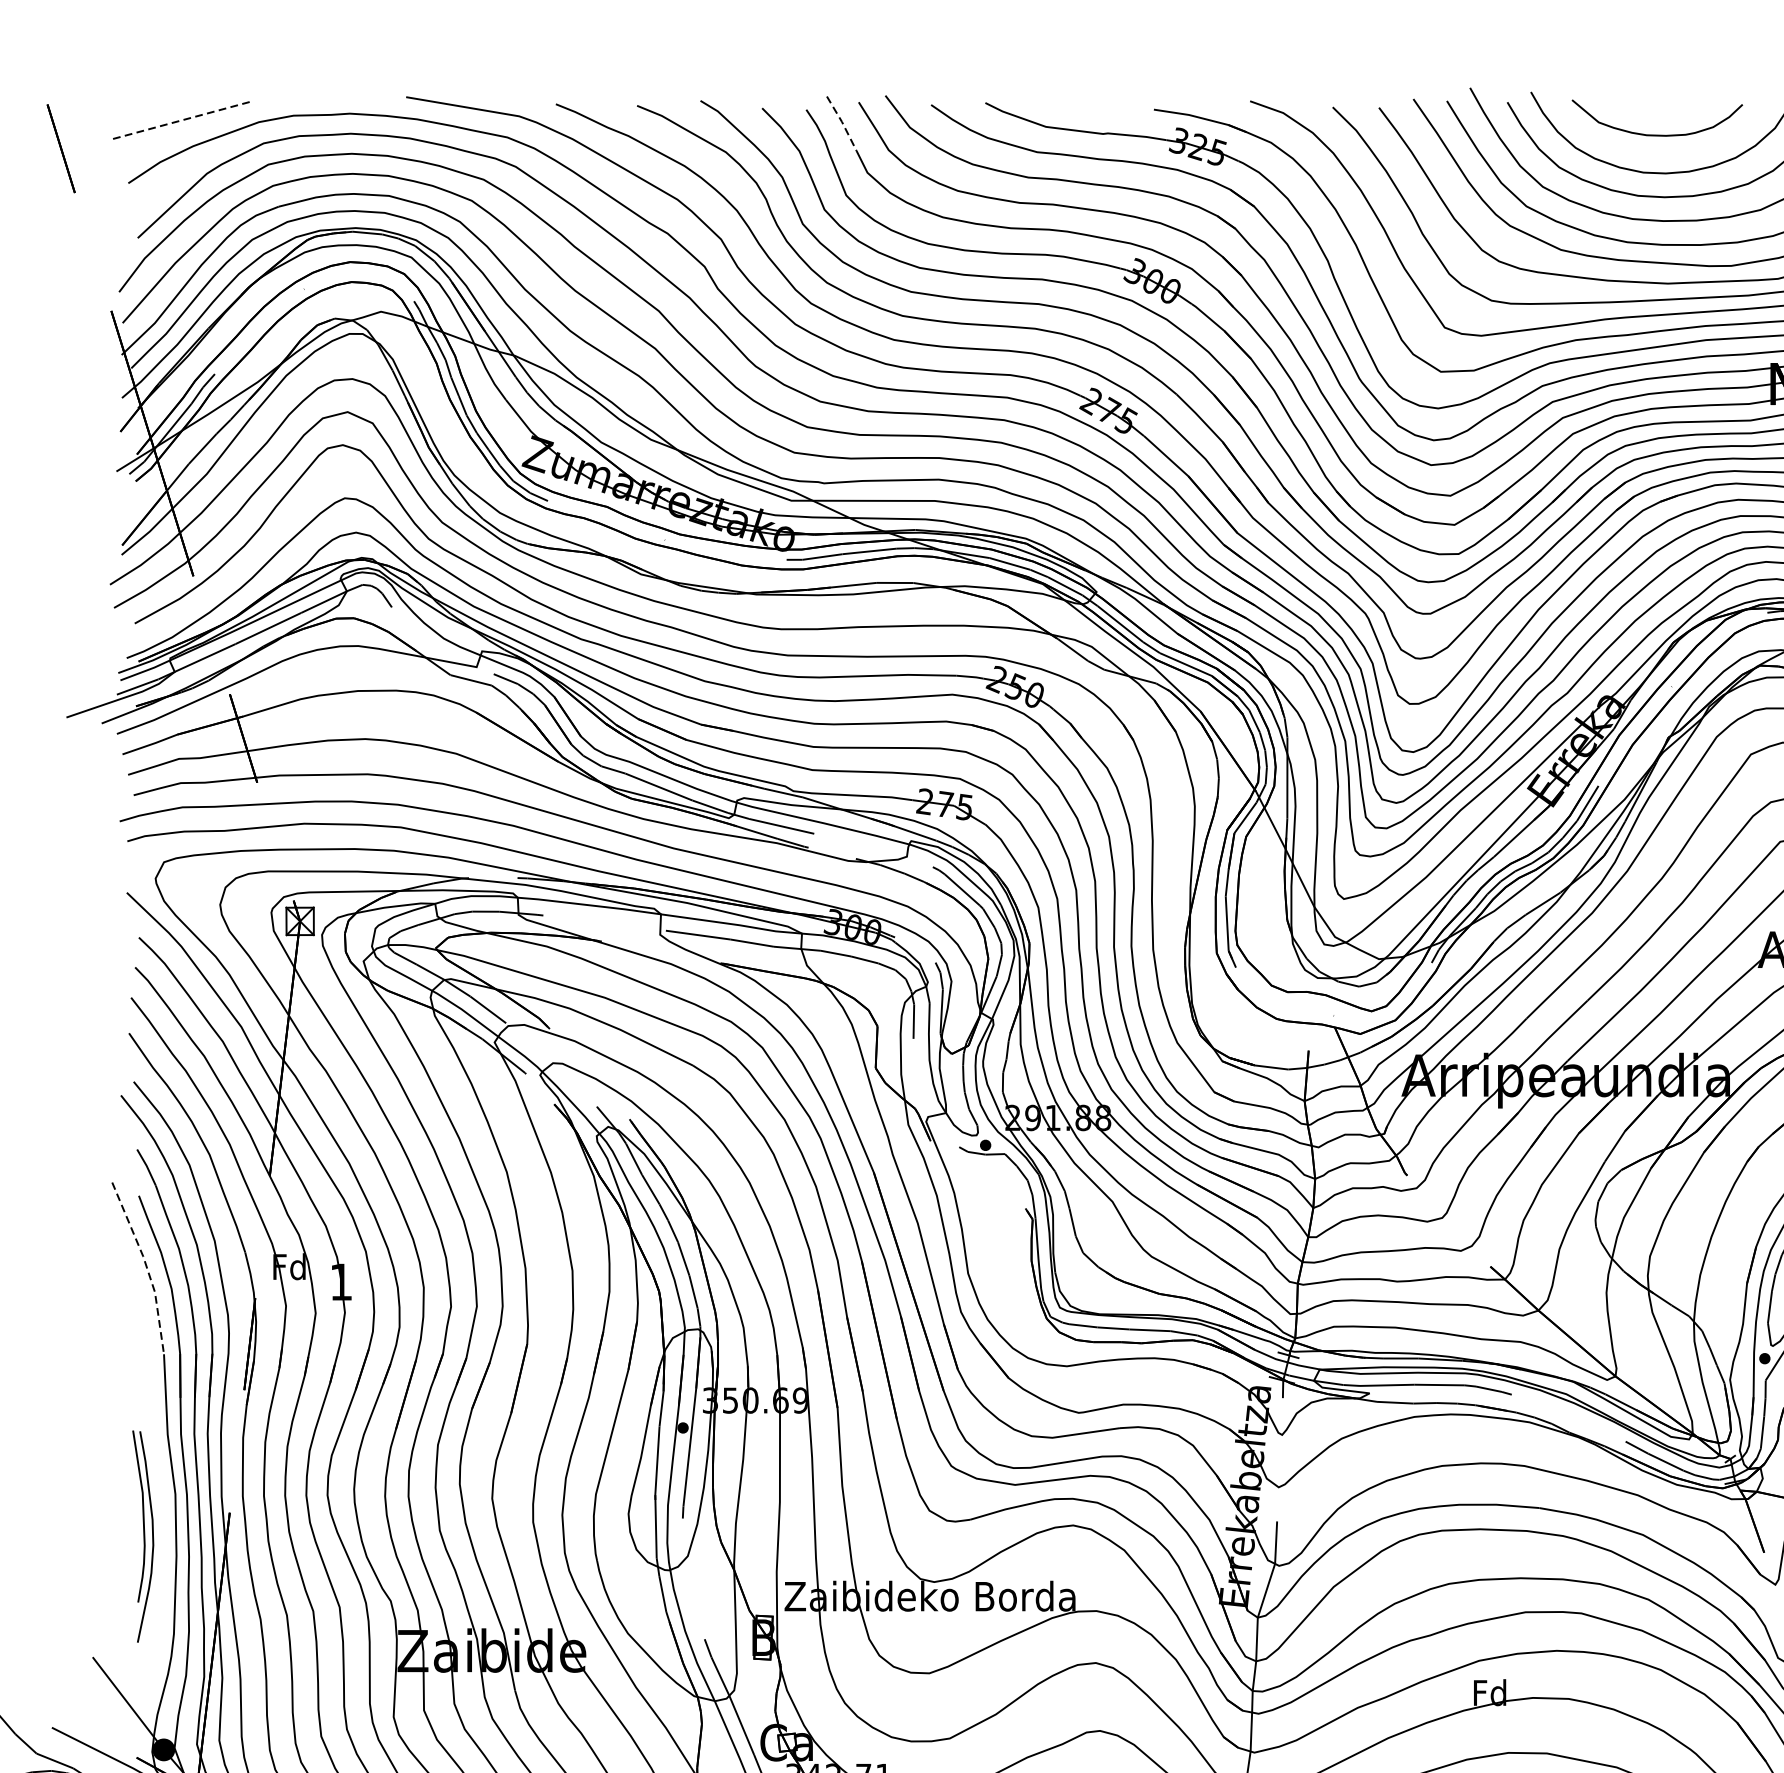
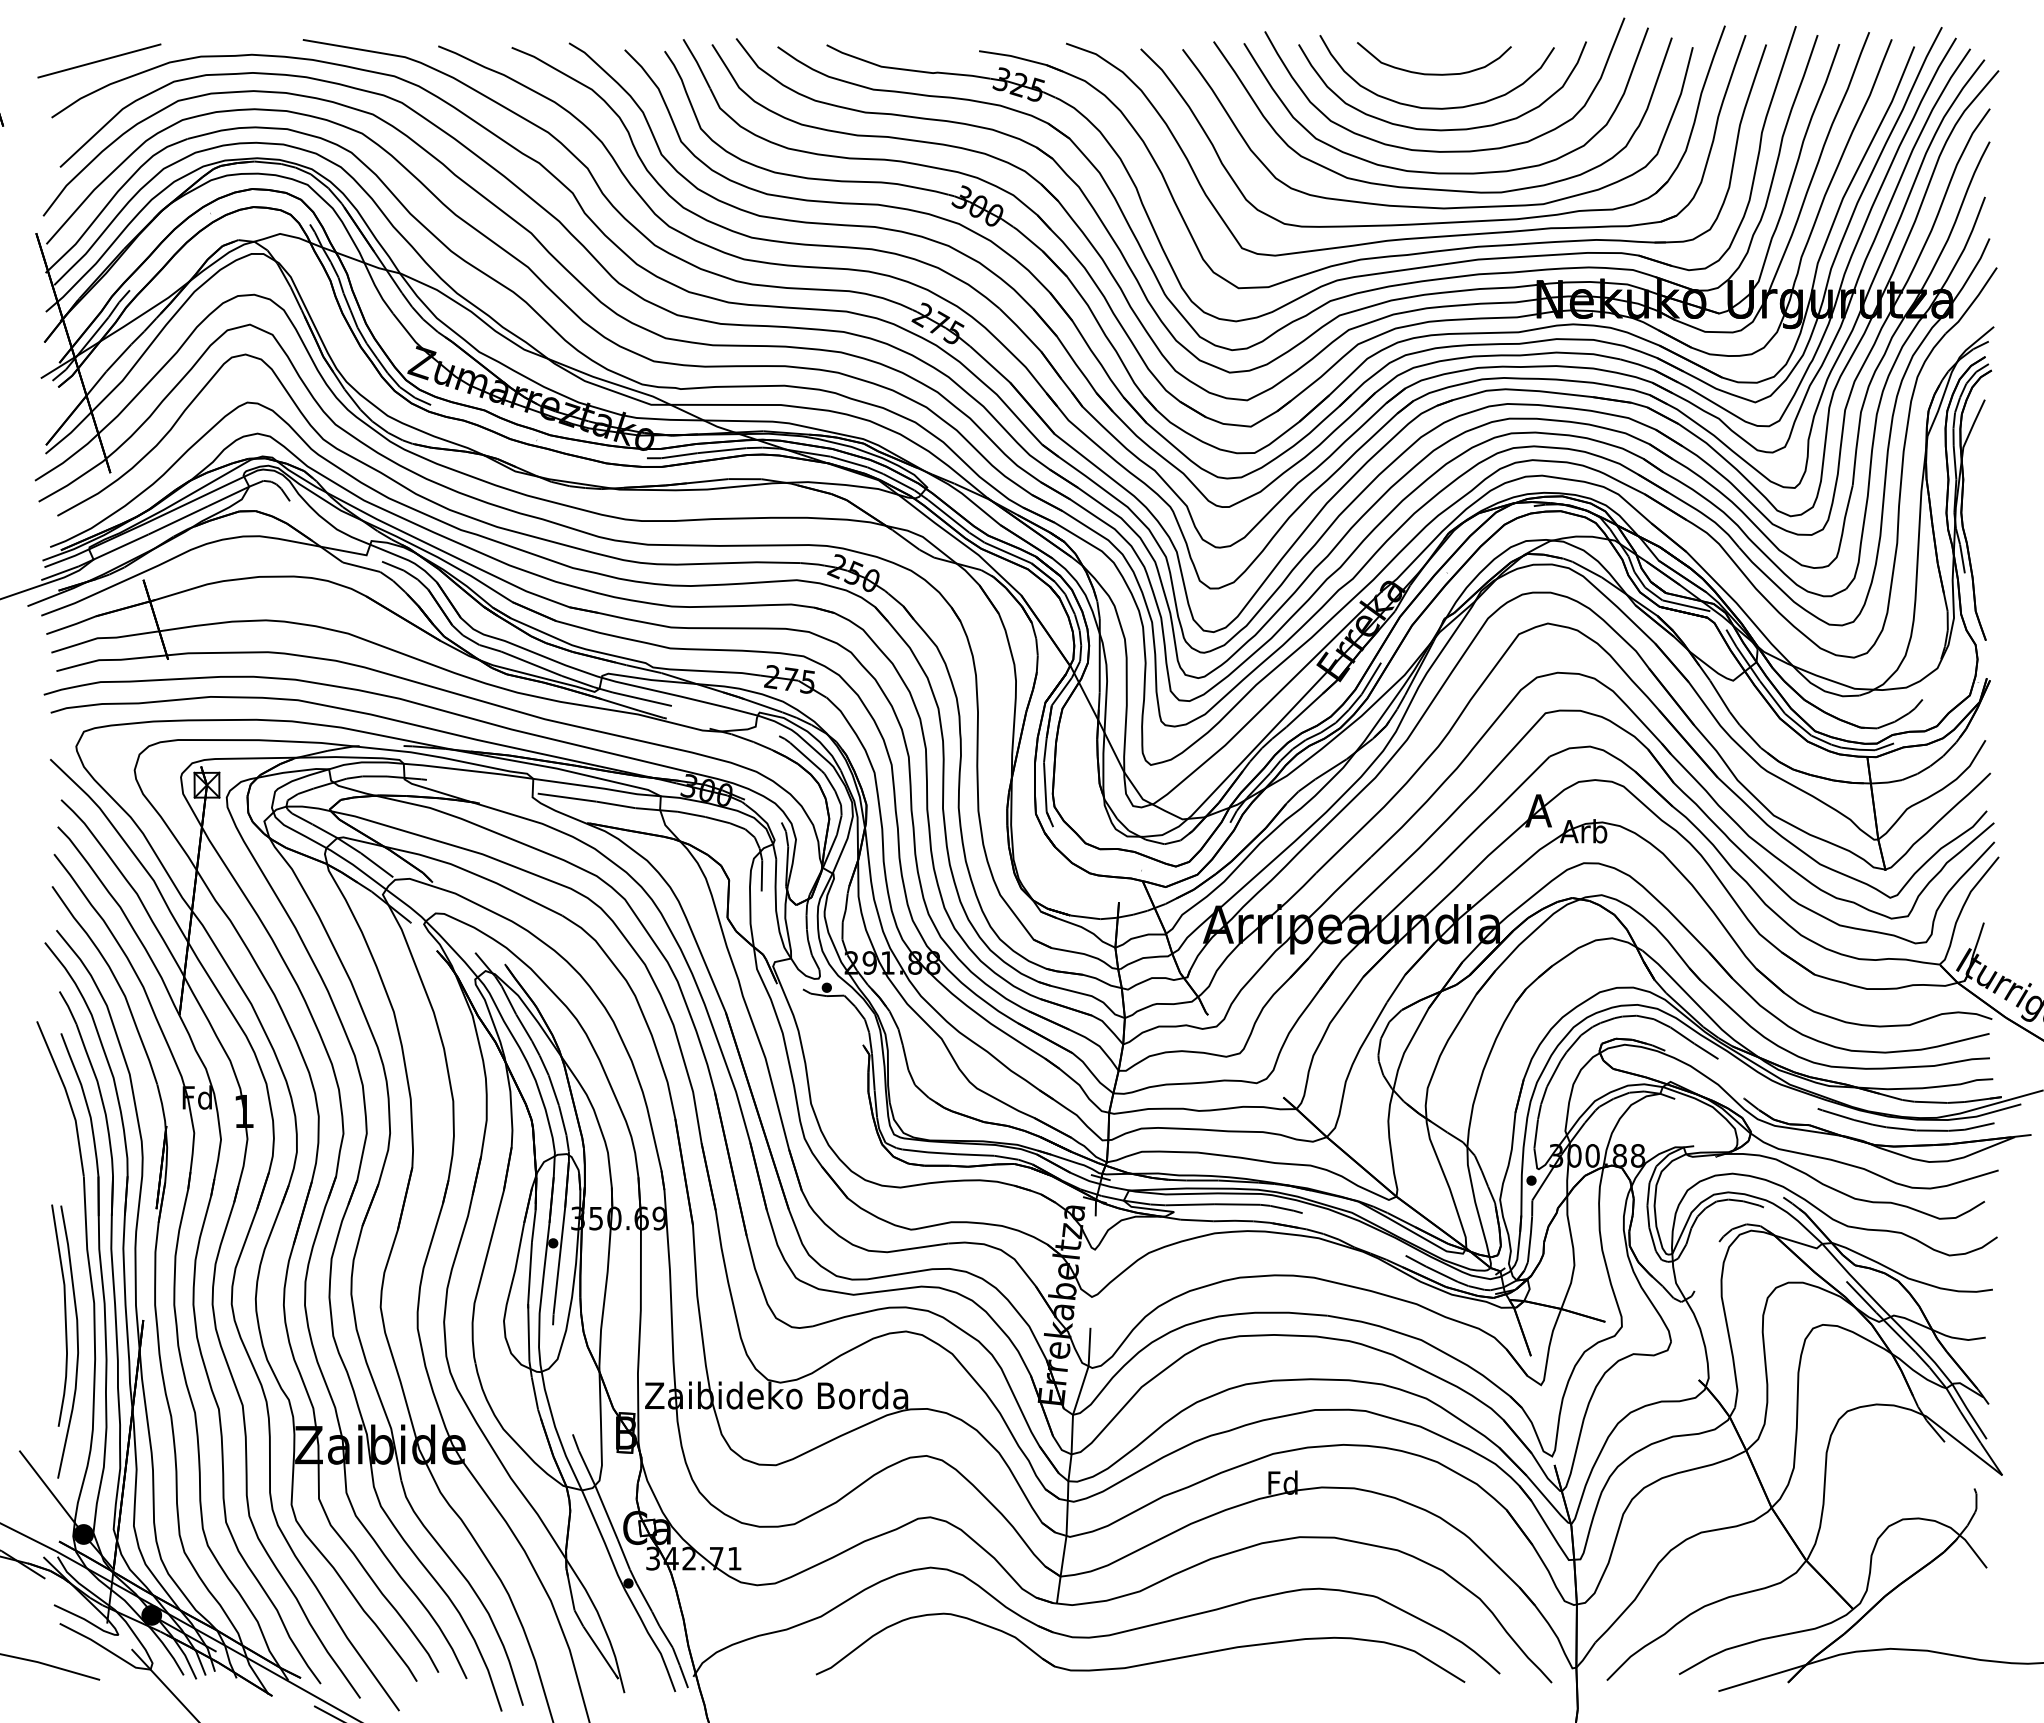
line: (180, 121) -> (98, 61), dashed -> solid
line: (842, 123) -> (697, 63), dashed -> solid
line: (147, 1266) -> (68, 1097), dashed -> solid
part: (142, 1536) -> (64, 1341), size x1.43

